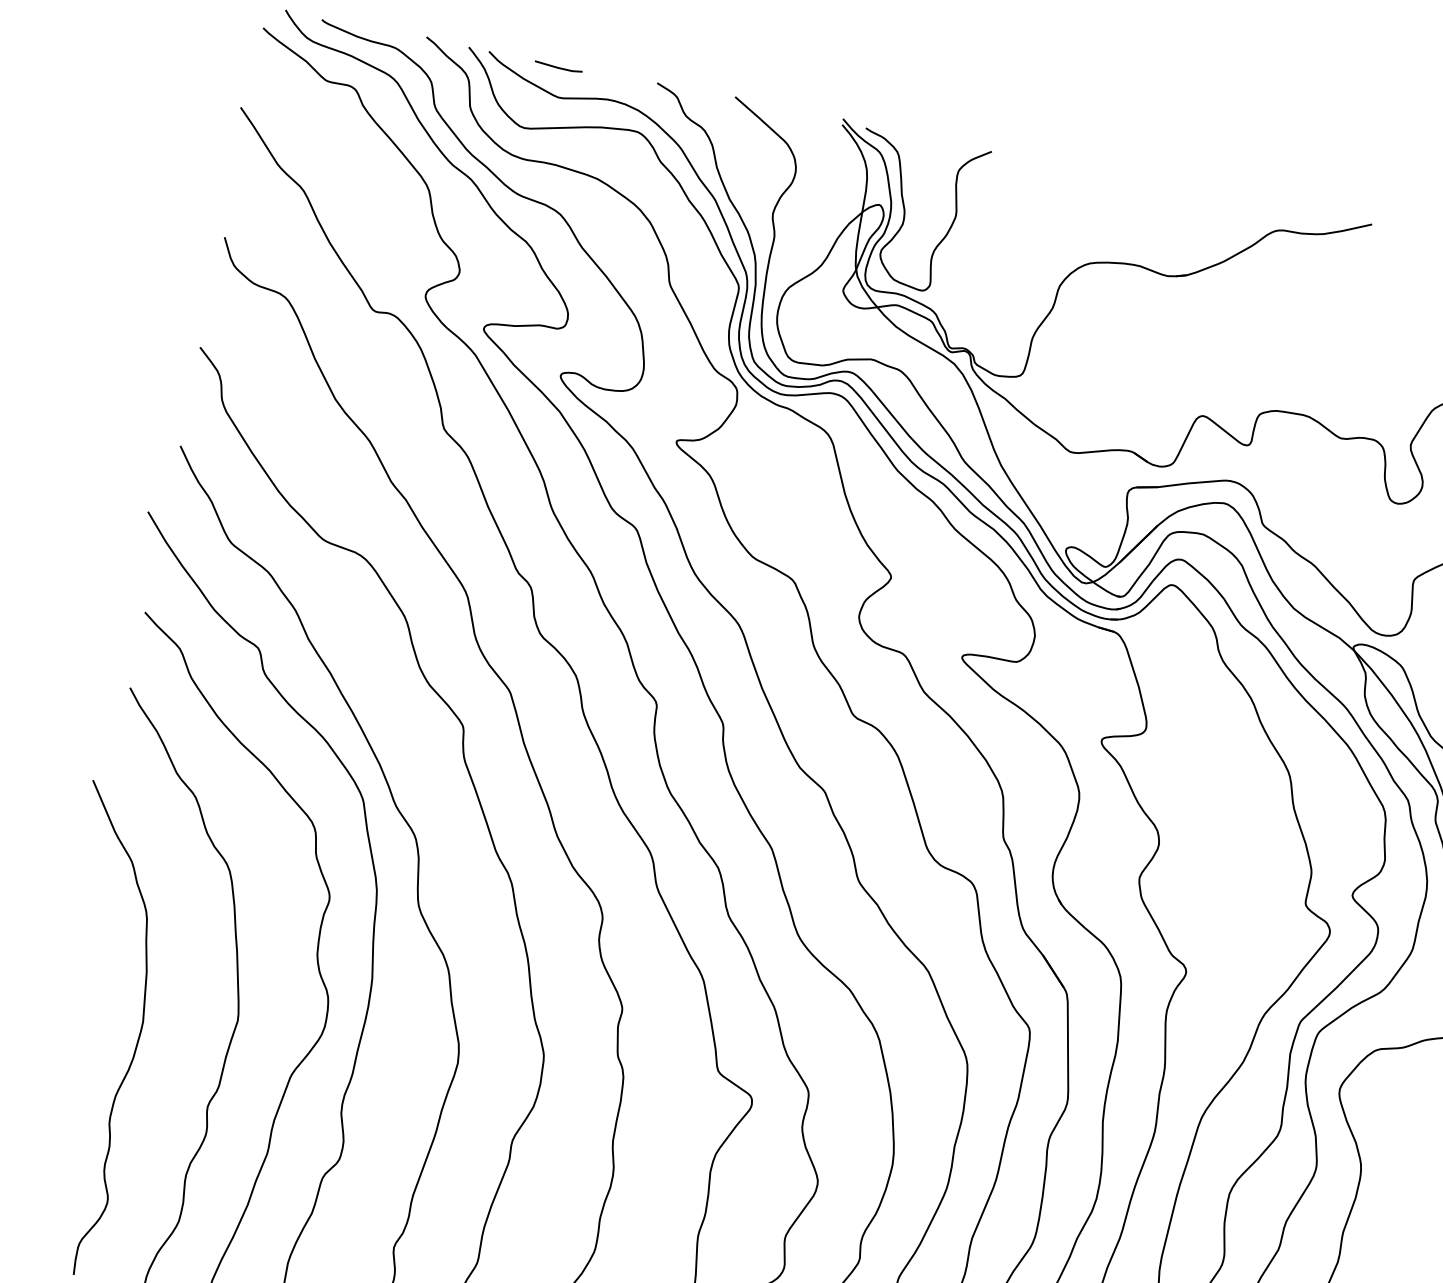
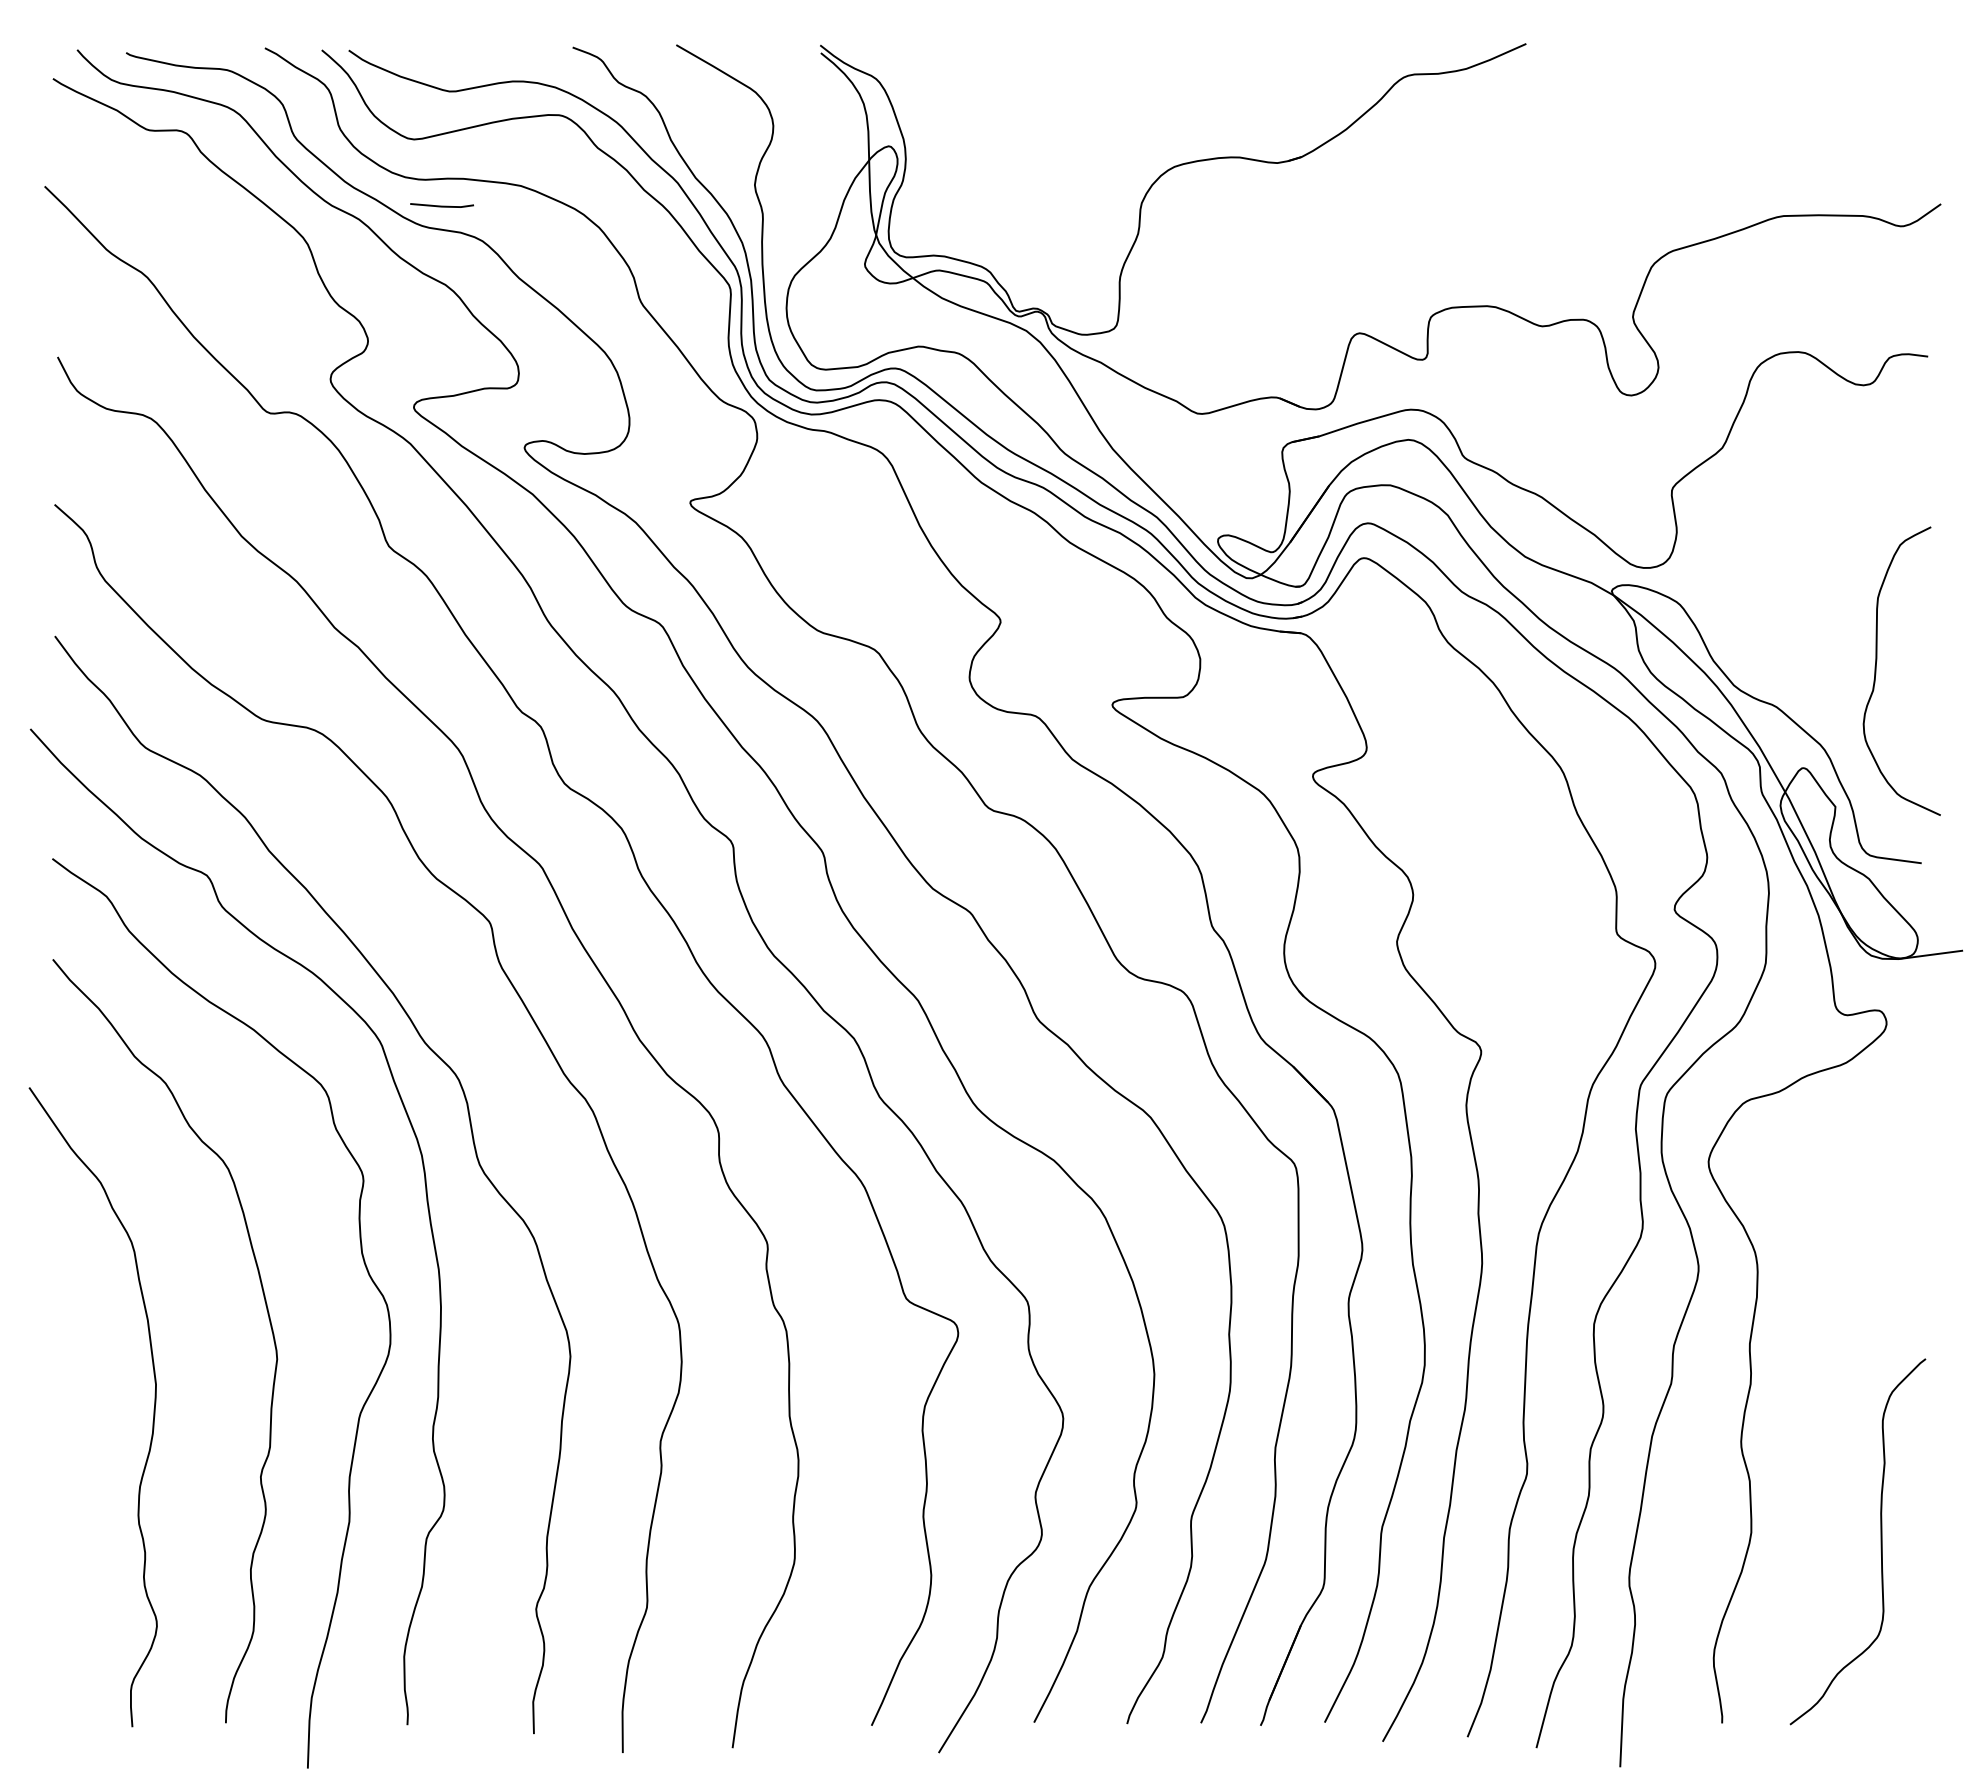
line: (558, 67) -> (441, 205), moved
curve: (905, 211) -> (924, 148), removed

